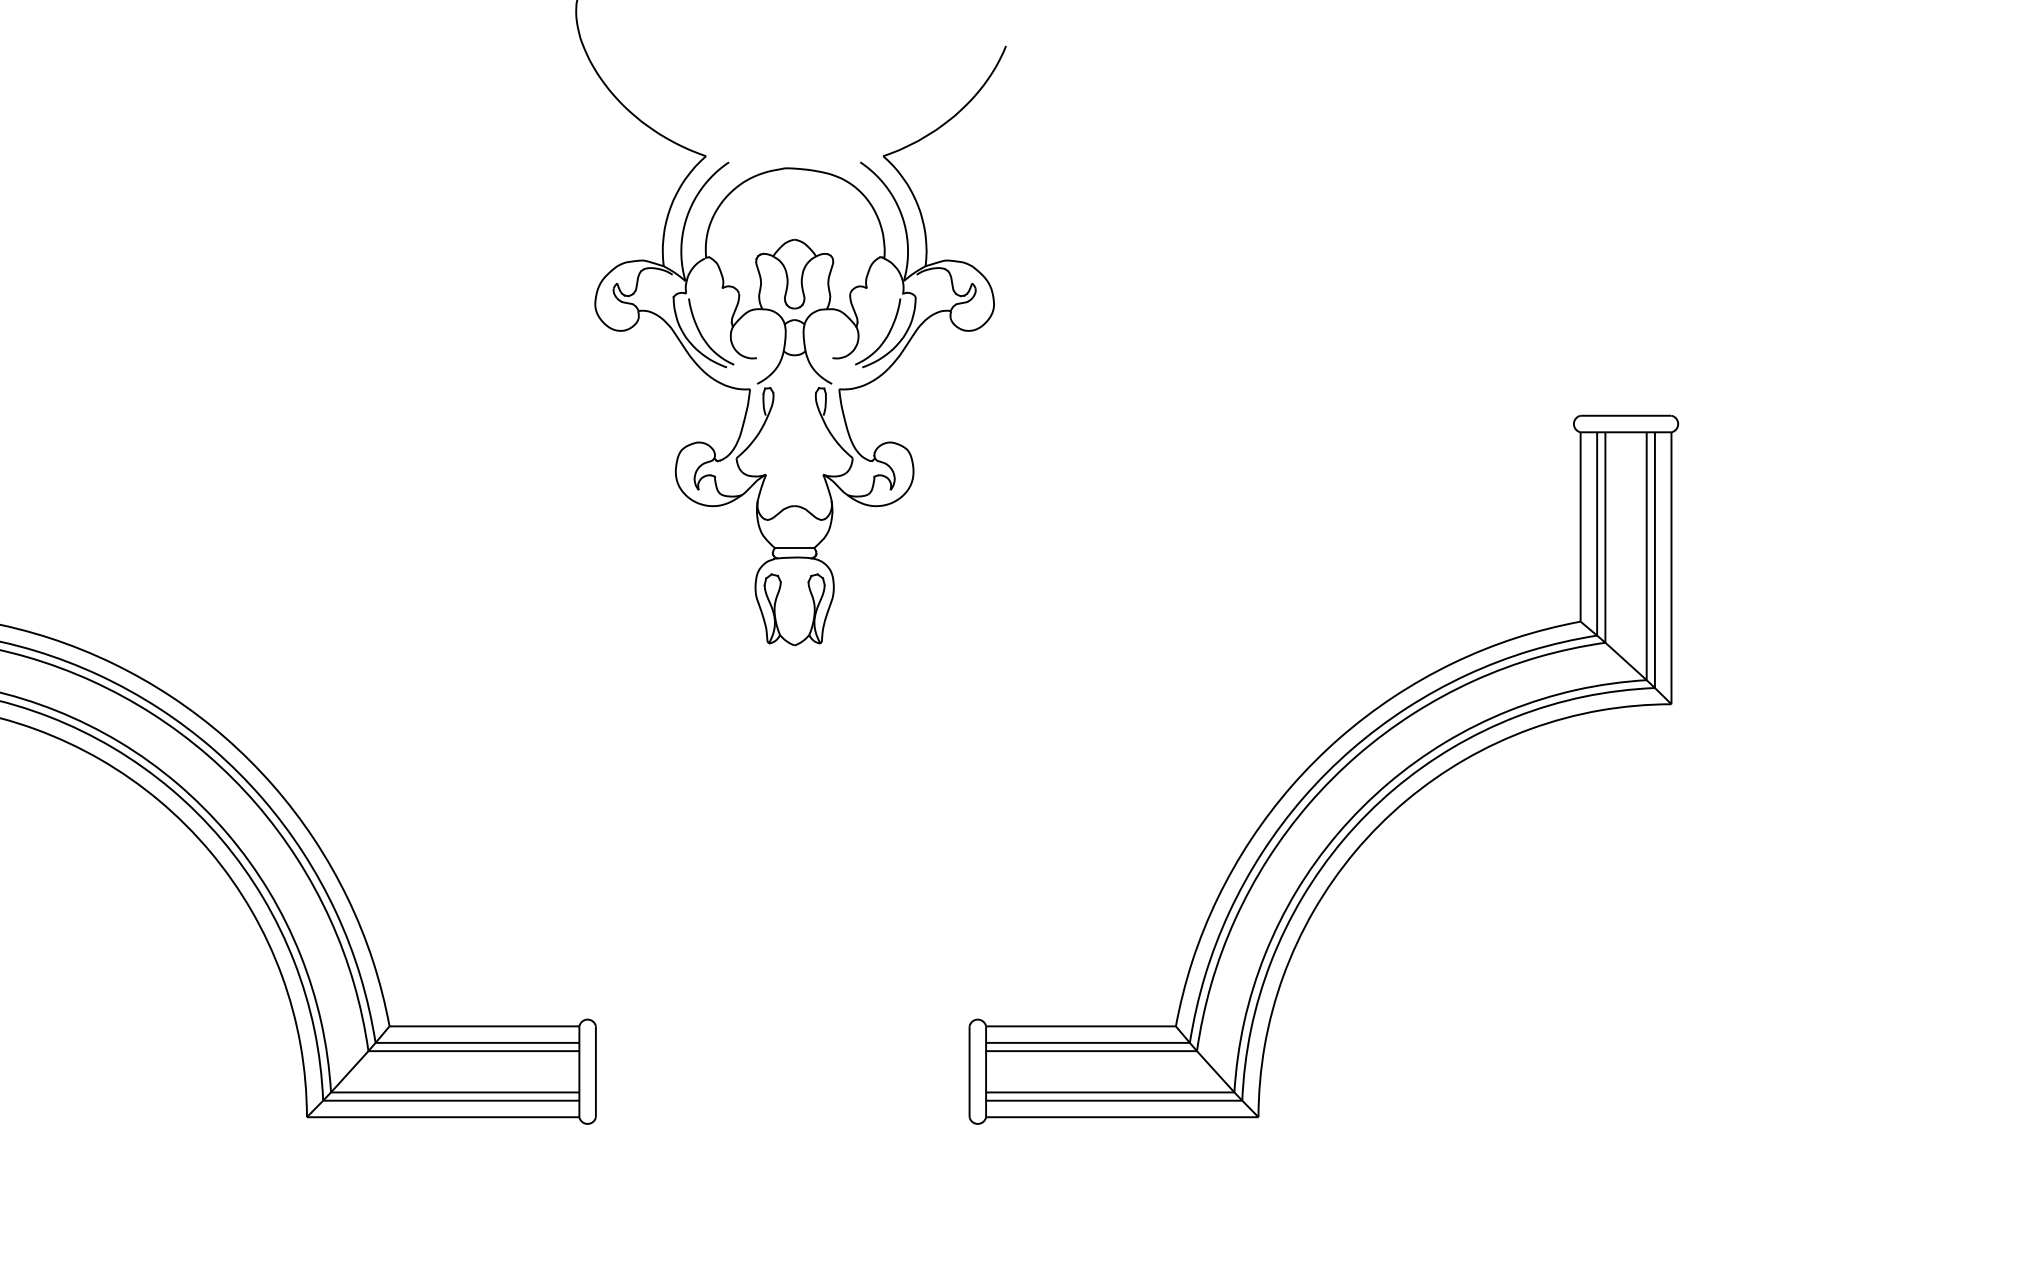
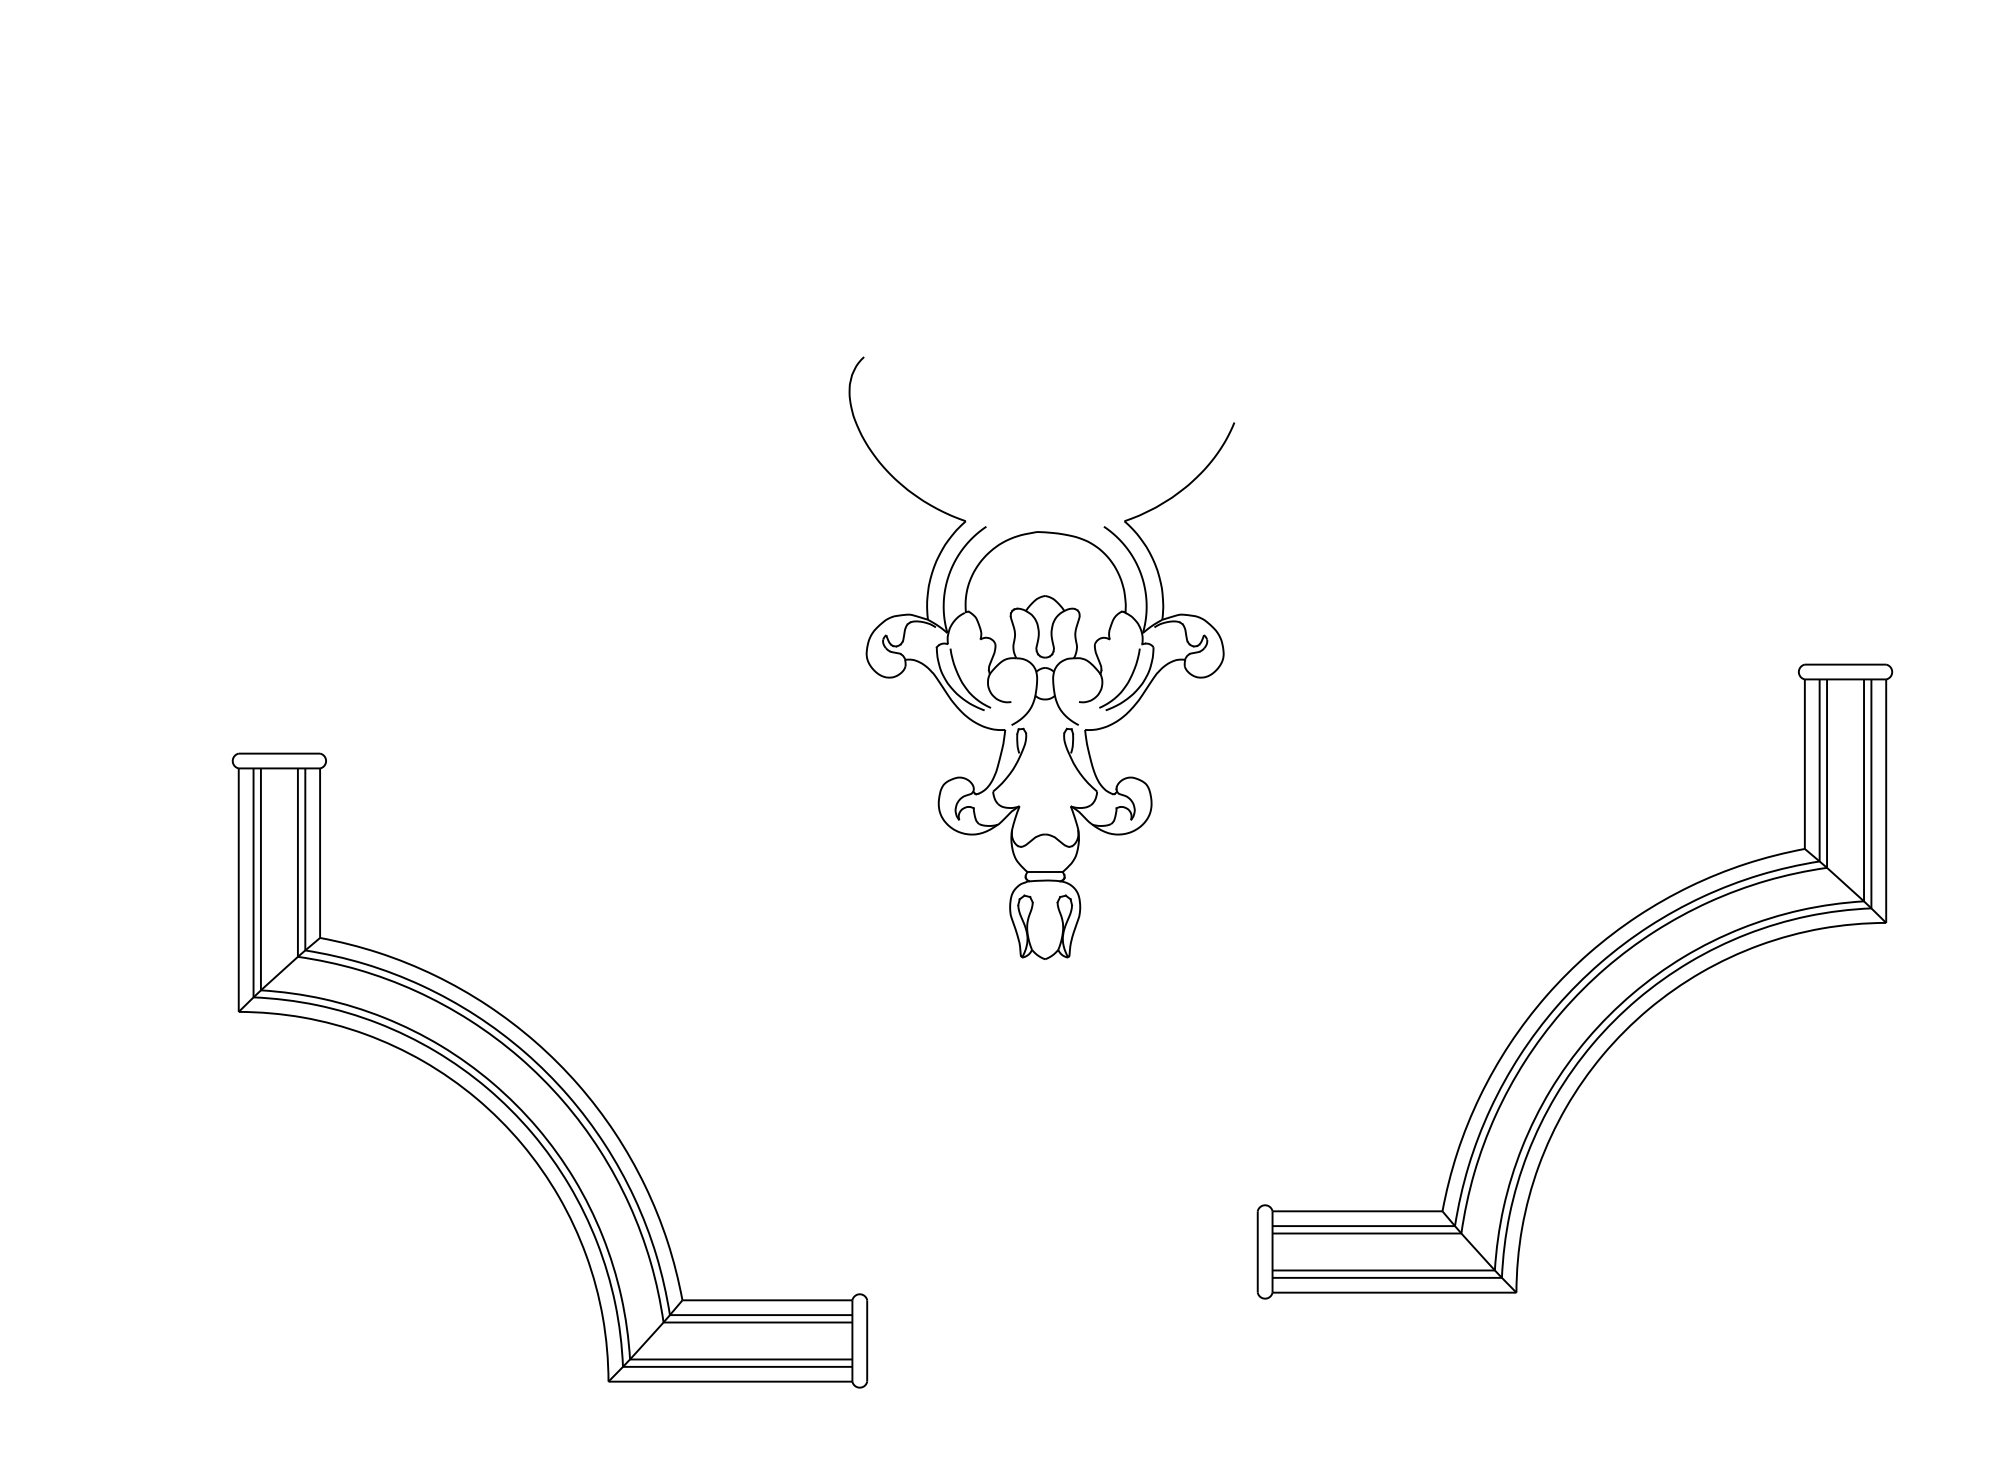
part: (1323, 769) -> (1574, 981), moved

